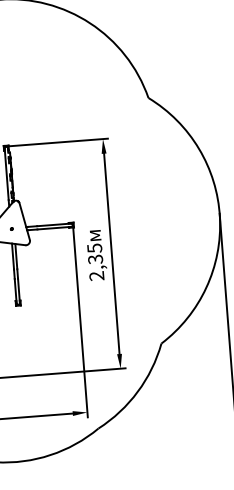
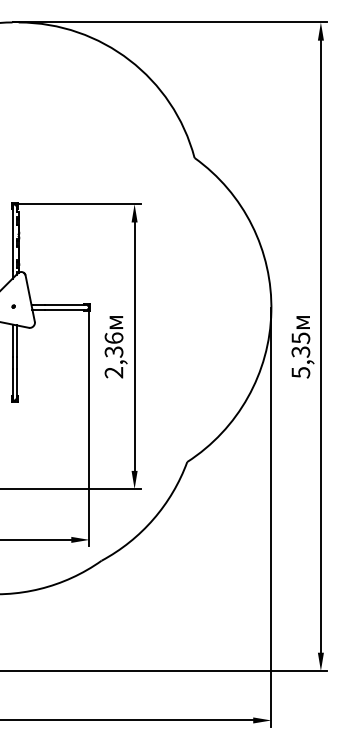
text: (94, 248) -> (113, 338), 2,35 -> 2,36

